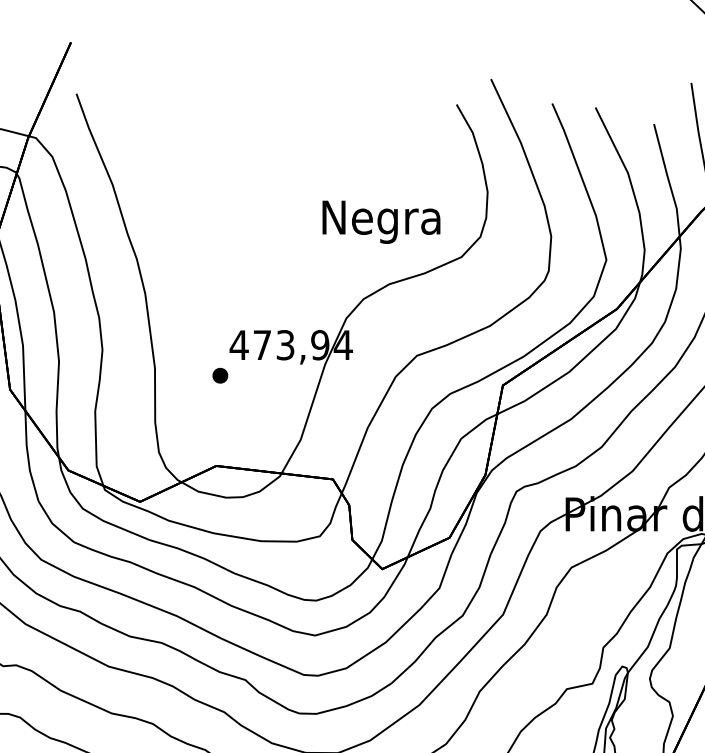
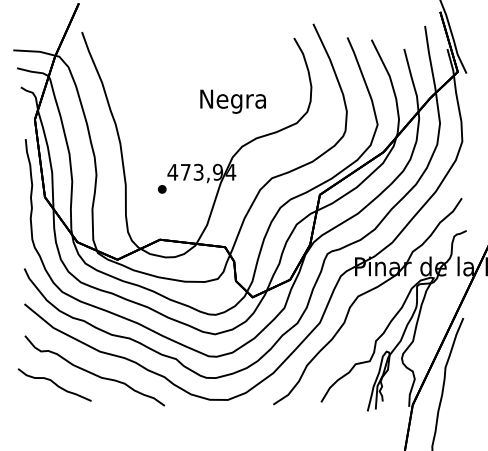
text: (380, 221) -> (232, 101), moved

